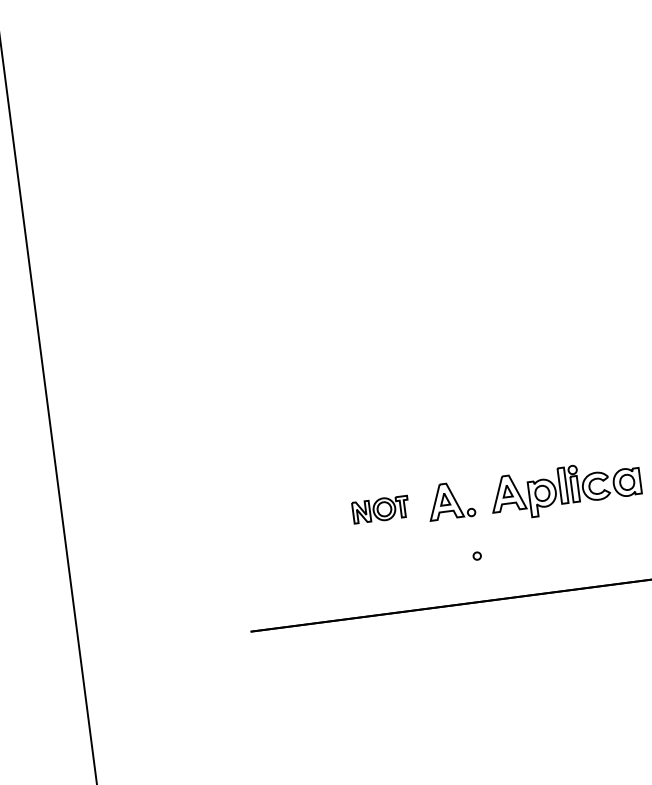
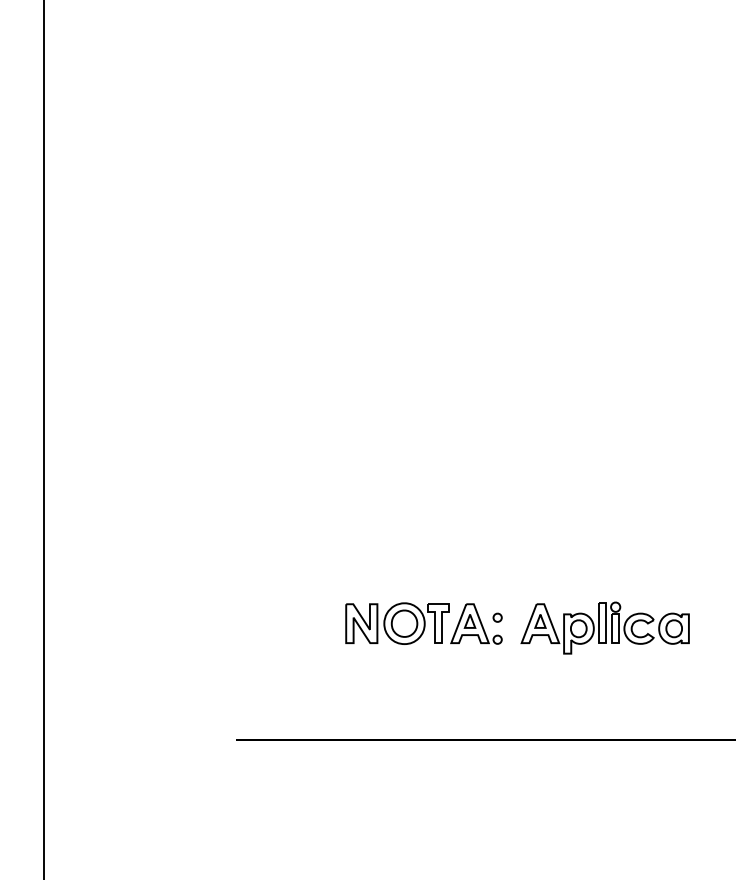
part: (380, 509) -> (397, 623), size x1.67
part: (477, 555) -> (497, 617), moved

